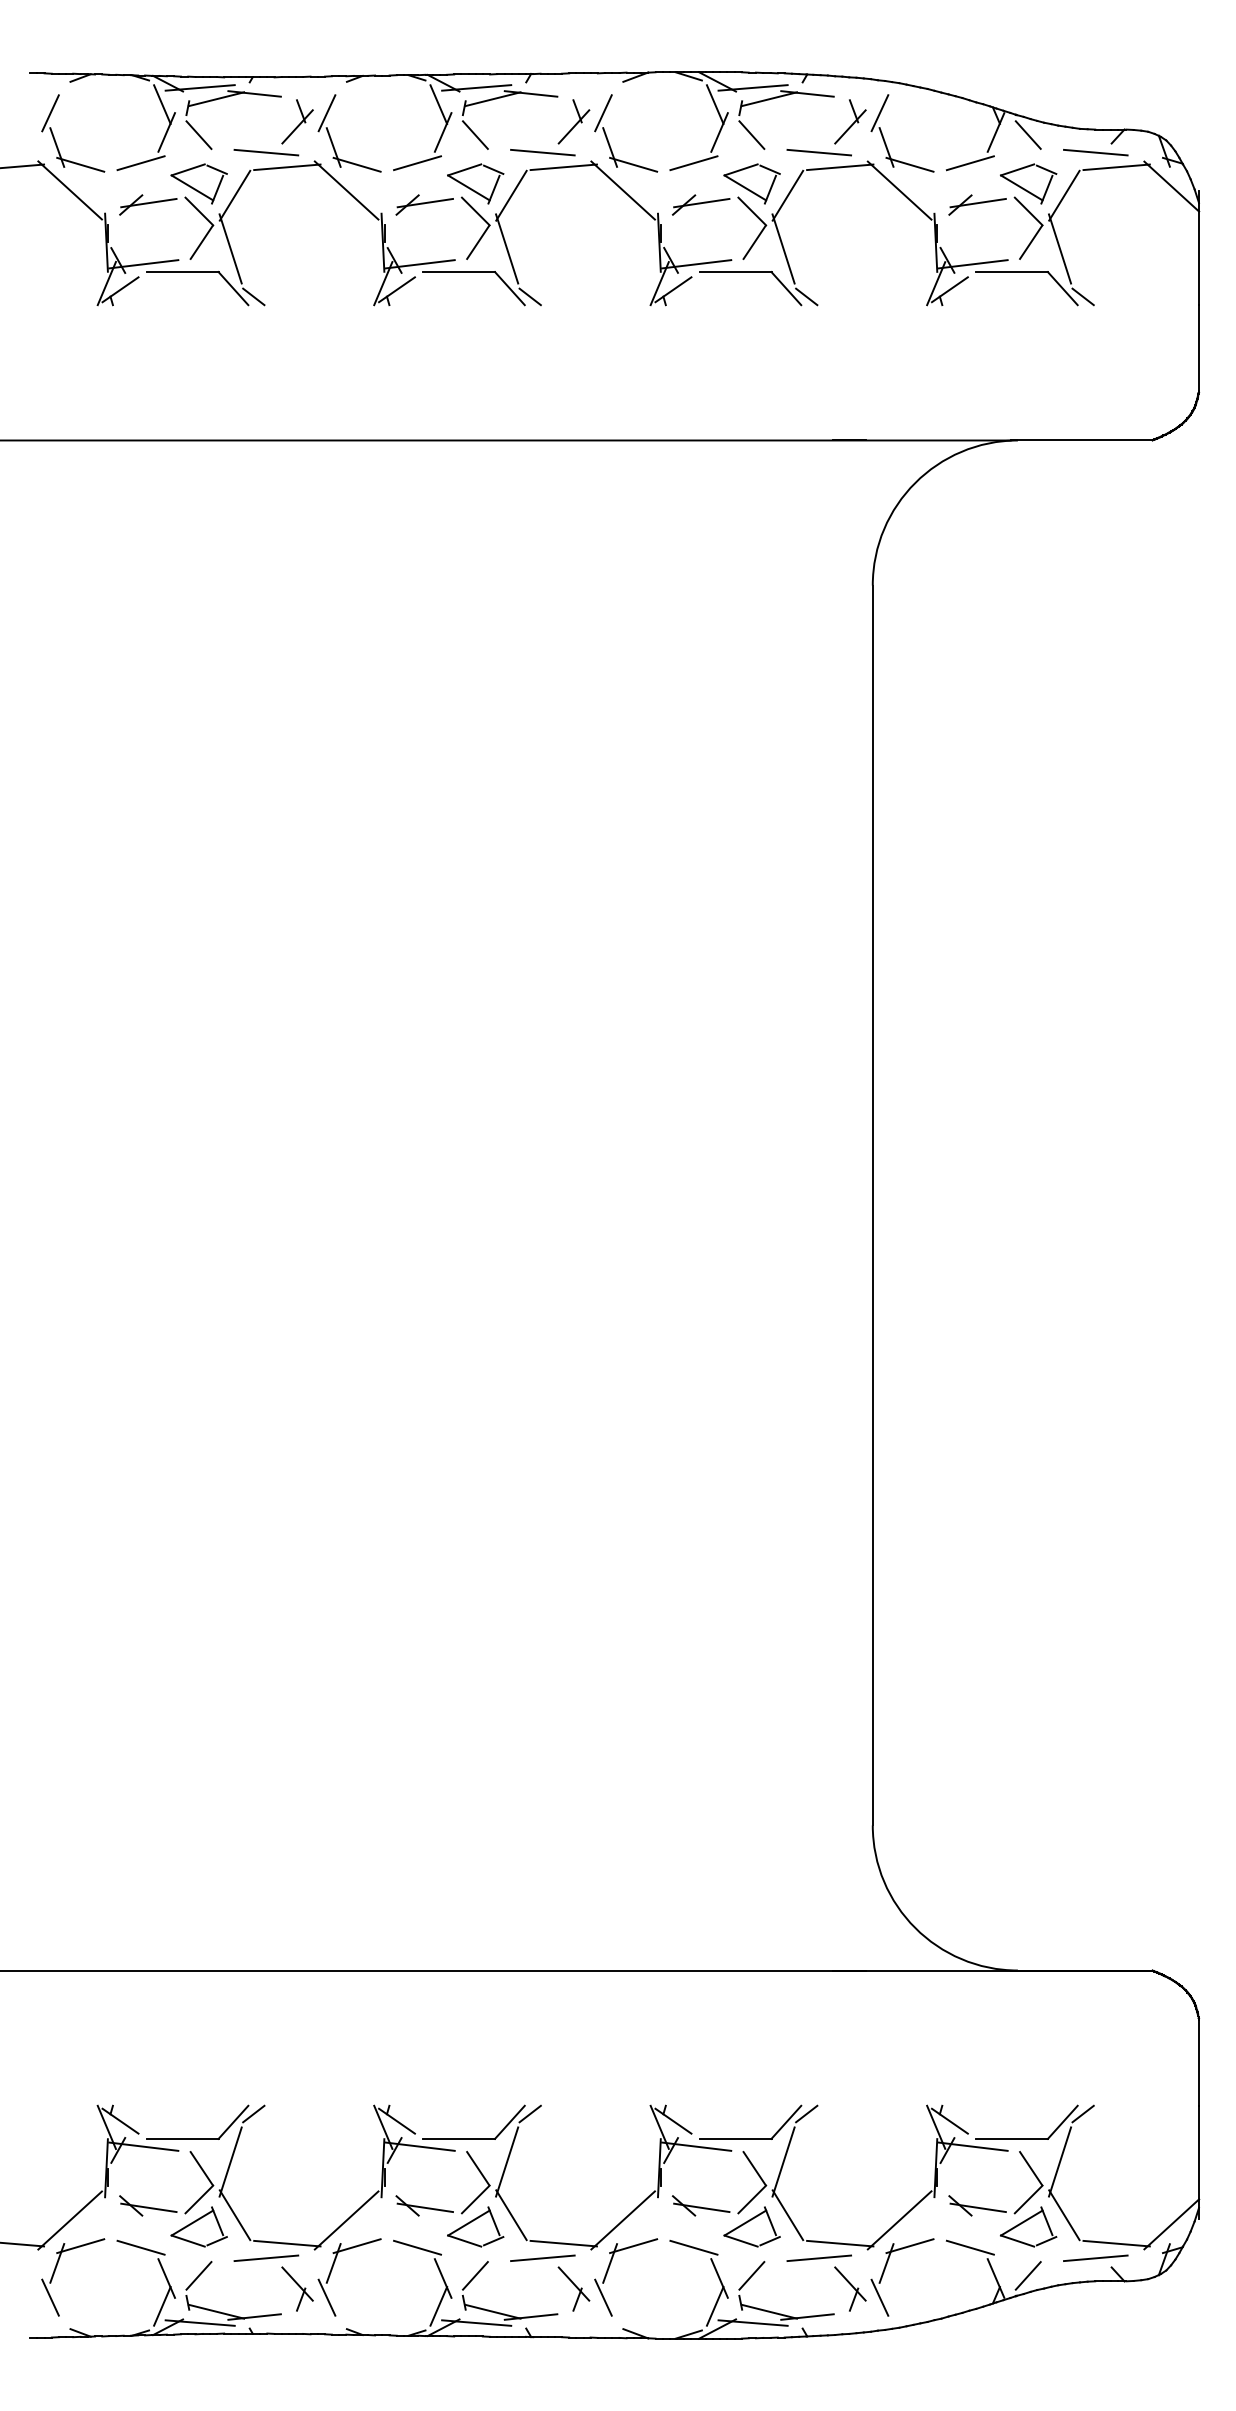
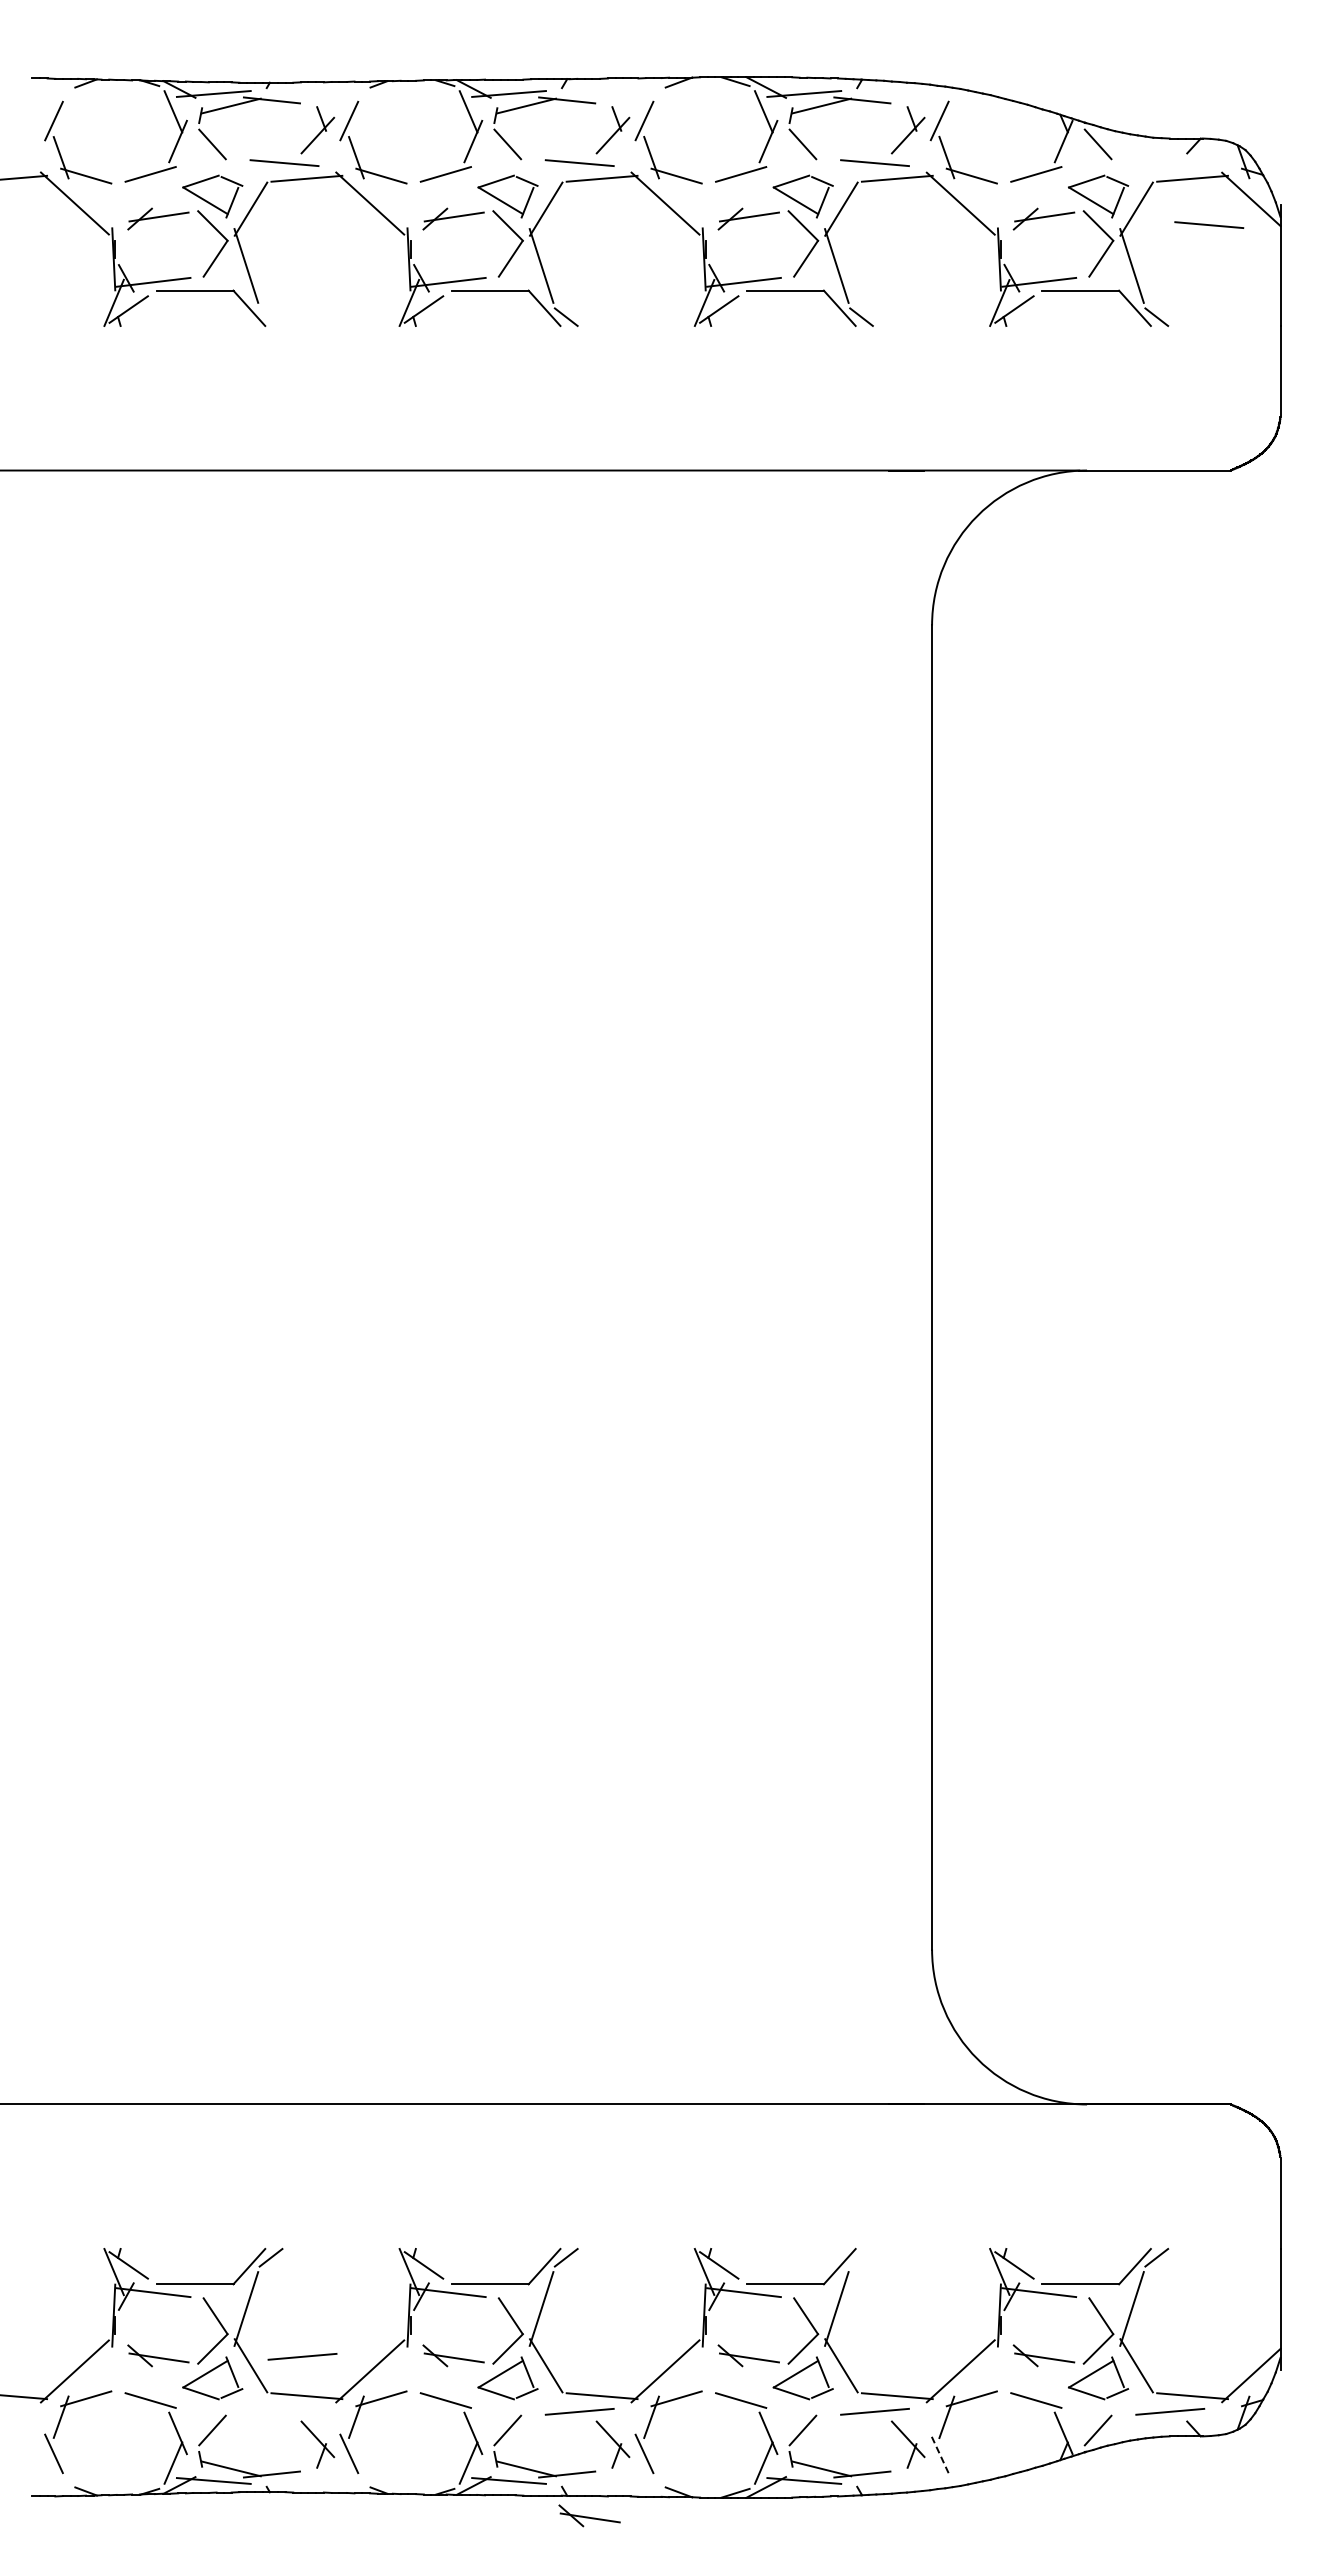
line: (1096, 152) -> (1209, 224), moved
line: (253, 296) -> (270, 316), removed
line: (806, 2113) -> (861, 2257), removed
line: (266, 2258) -> (302, 2356), moved
line: (879, 2297) -> (939, 2453), solid -> dashed
part: (551, 2355) -> (589, 2515), added

